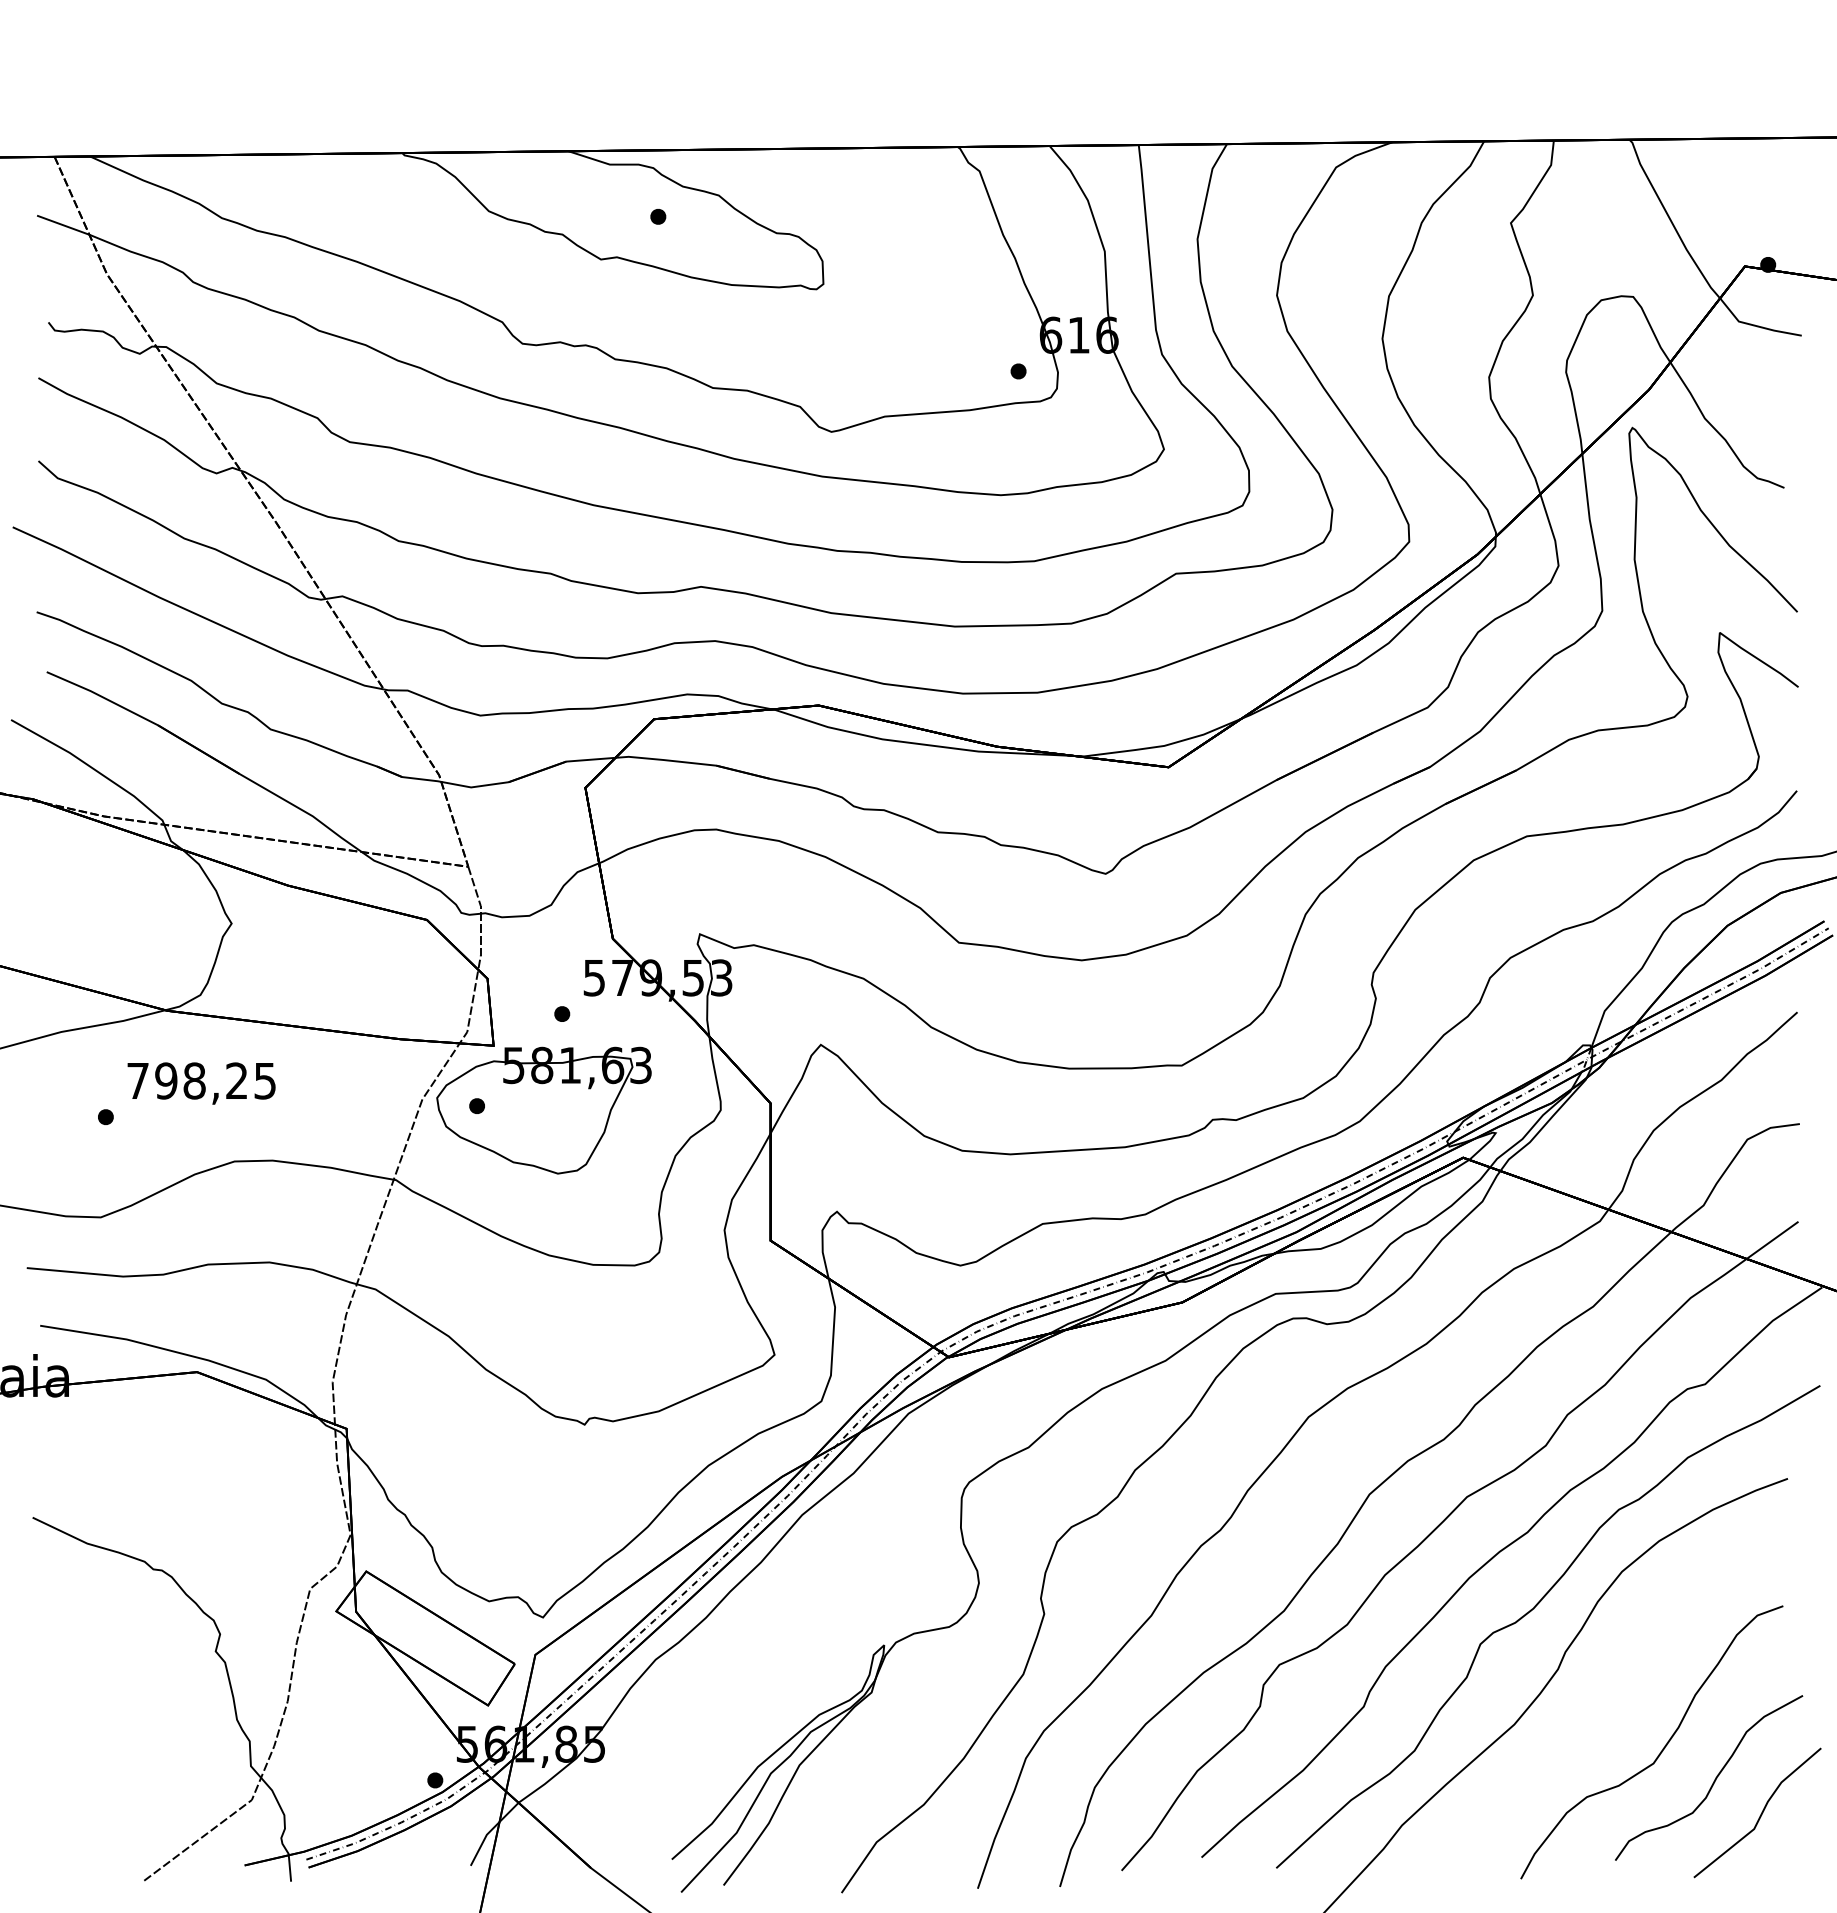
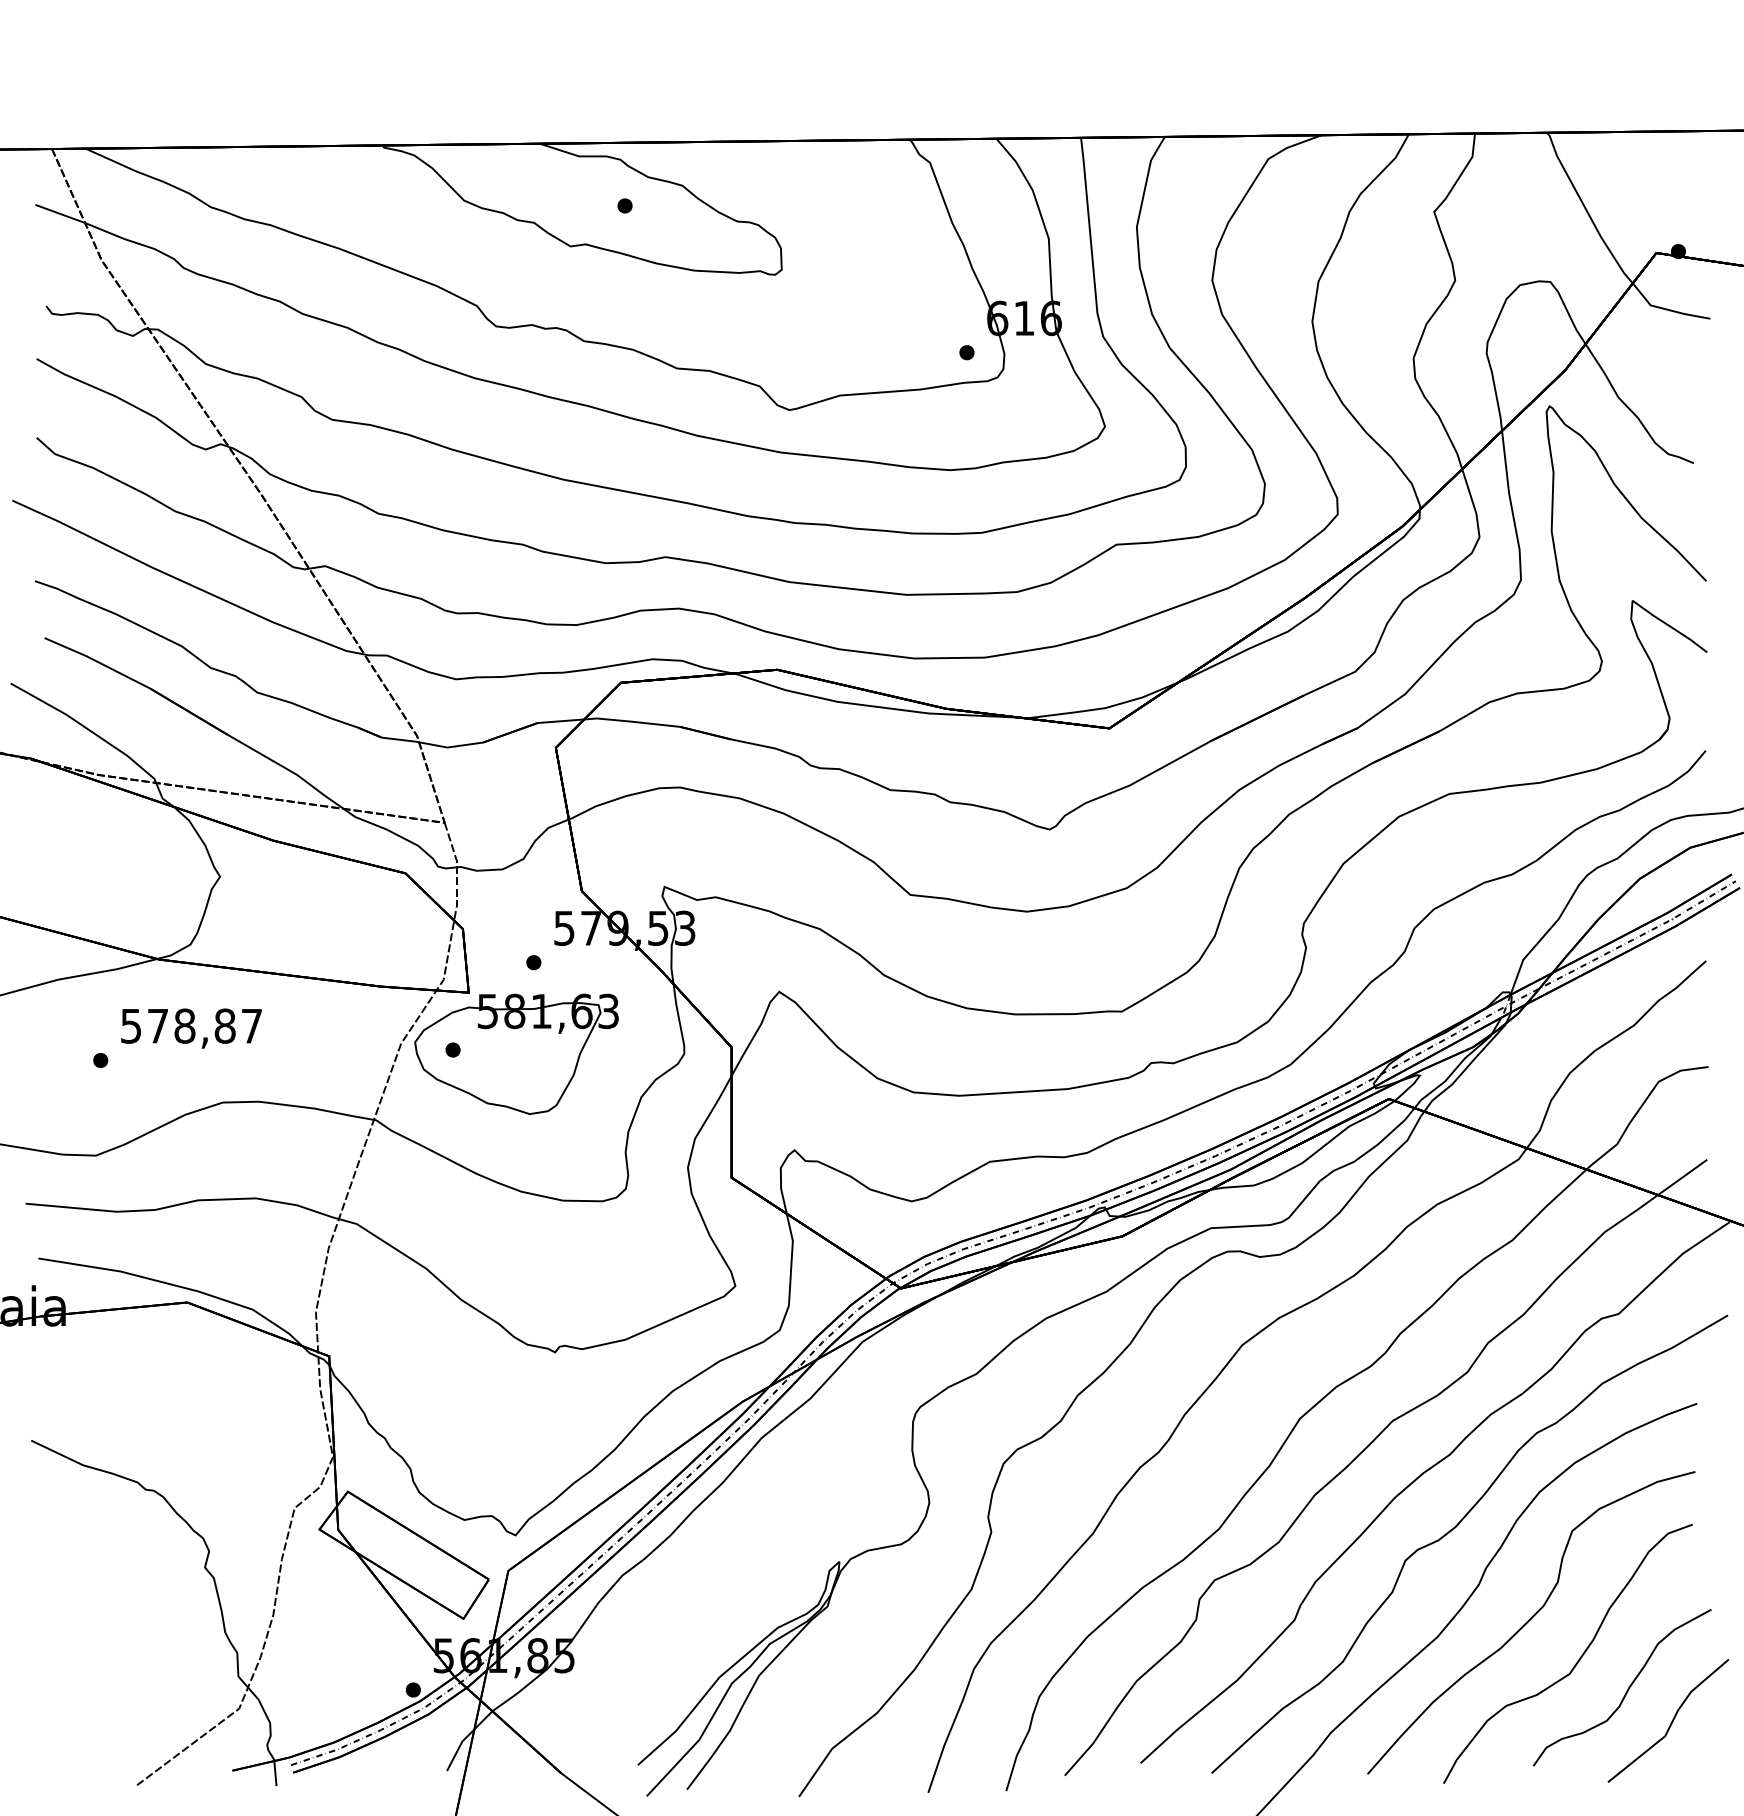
text: (201, 1080) -> (191, 1025), 798,25 -> 578,87
curve: (1612, 1707) -> (1530, 1620), added

